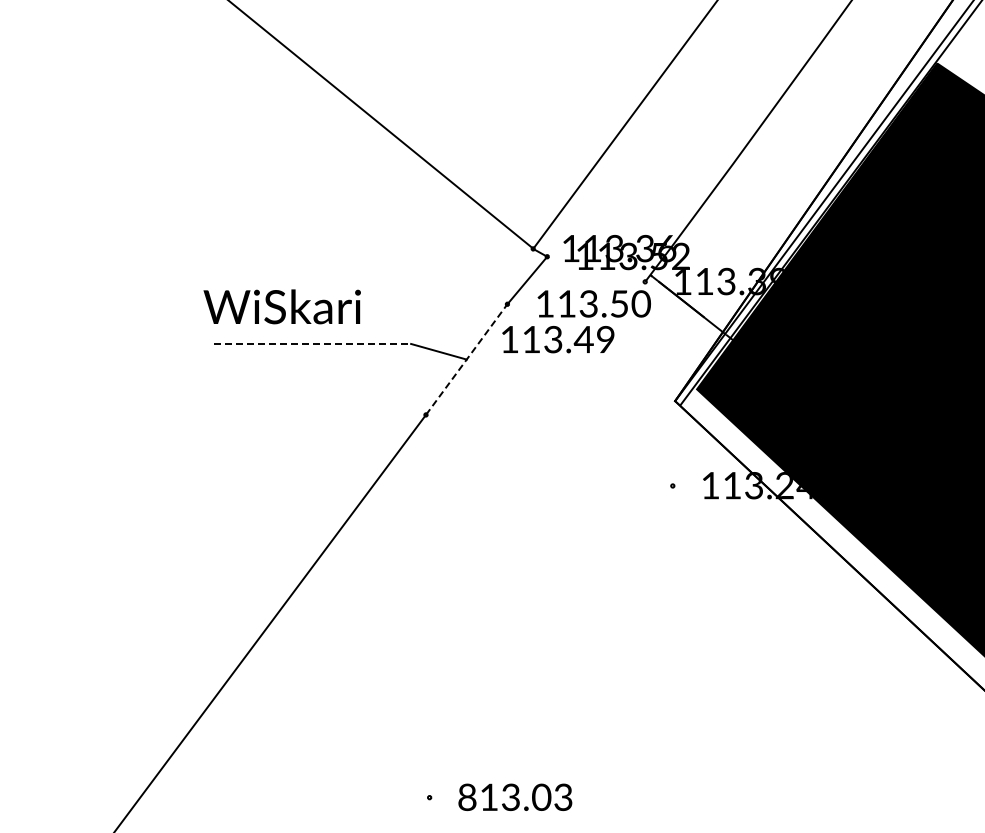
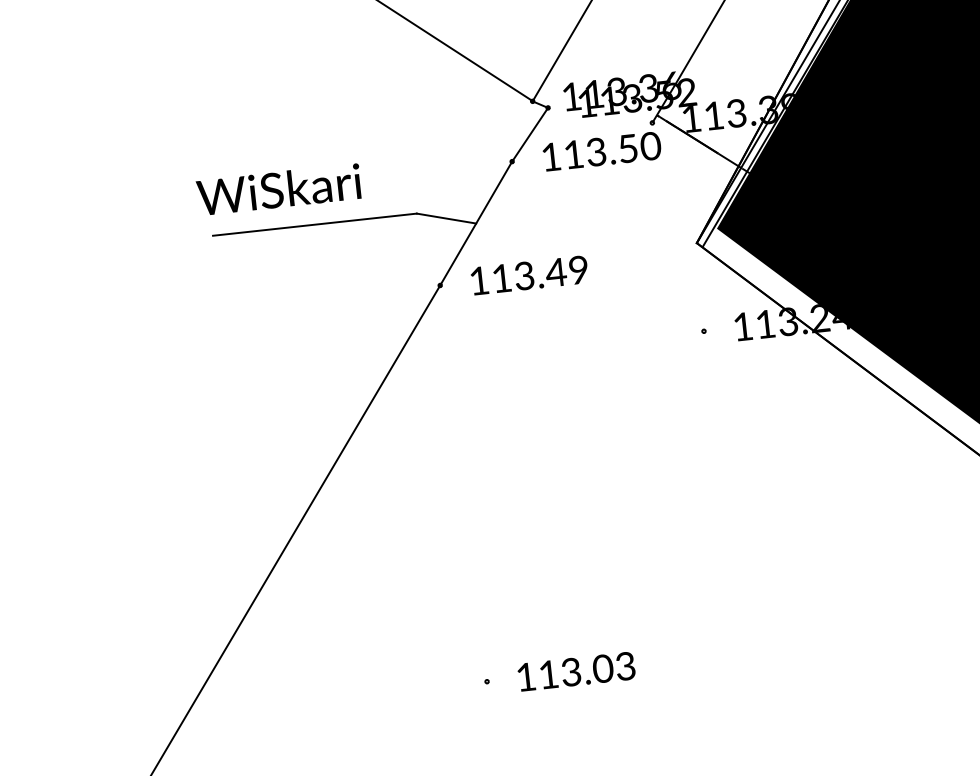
text: (558, 339) -> (529, 275), moved
line: (313, 343) -> (315, 224), dashed -> solid
line: (466, 359) -> (475, 223), dashed -> solid
text: (467, 797) -> (526, 677), 813.03 -> 113.03

